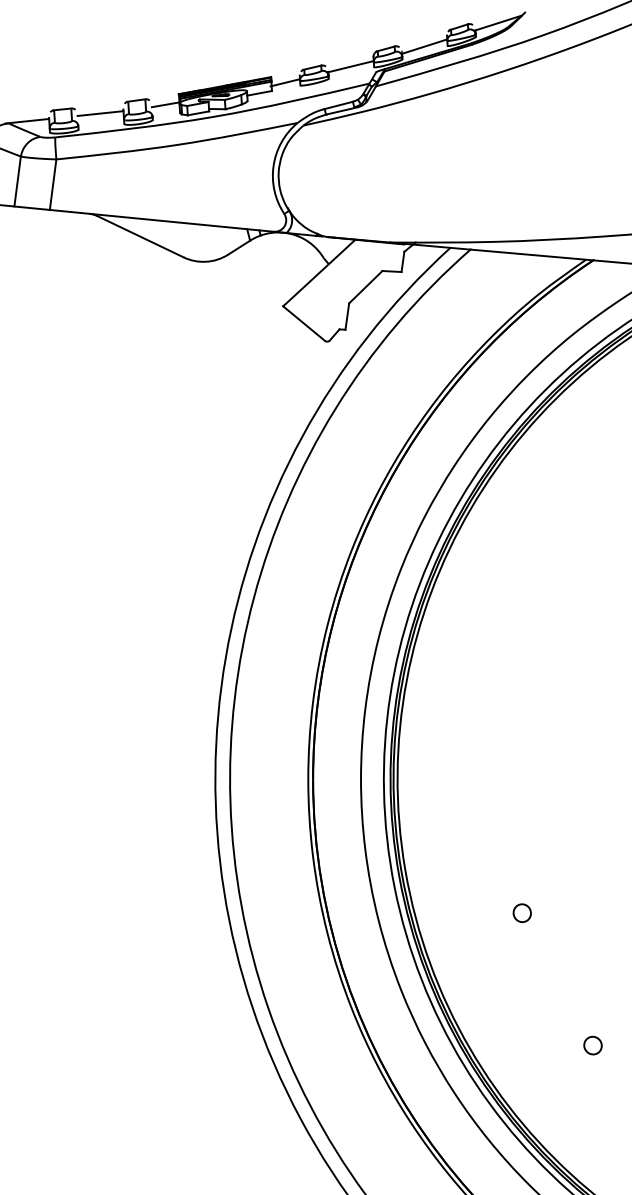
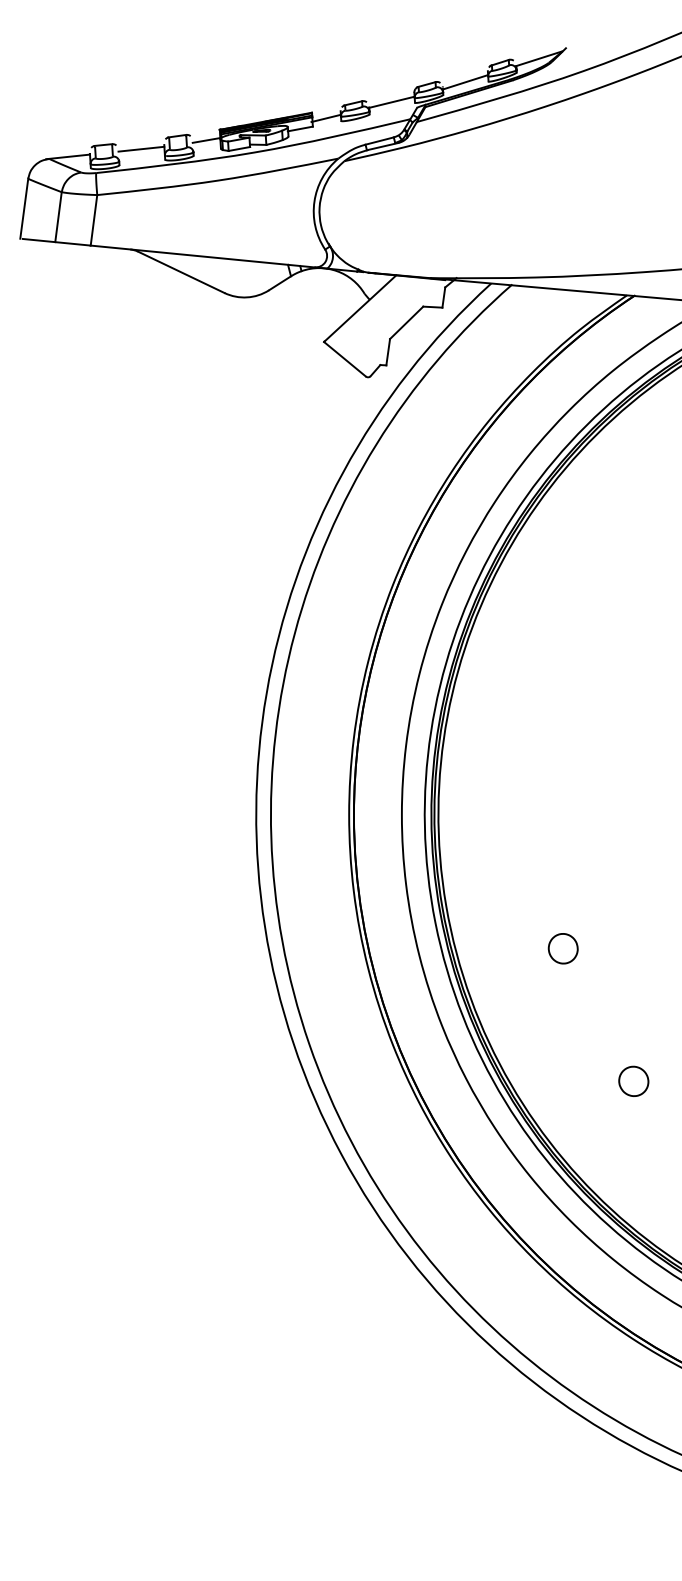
part: (521, 912) -> (562, 948), size x1.67
part: (592, 1044) -> (633, 1080), size x1.67

